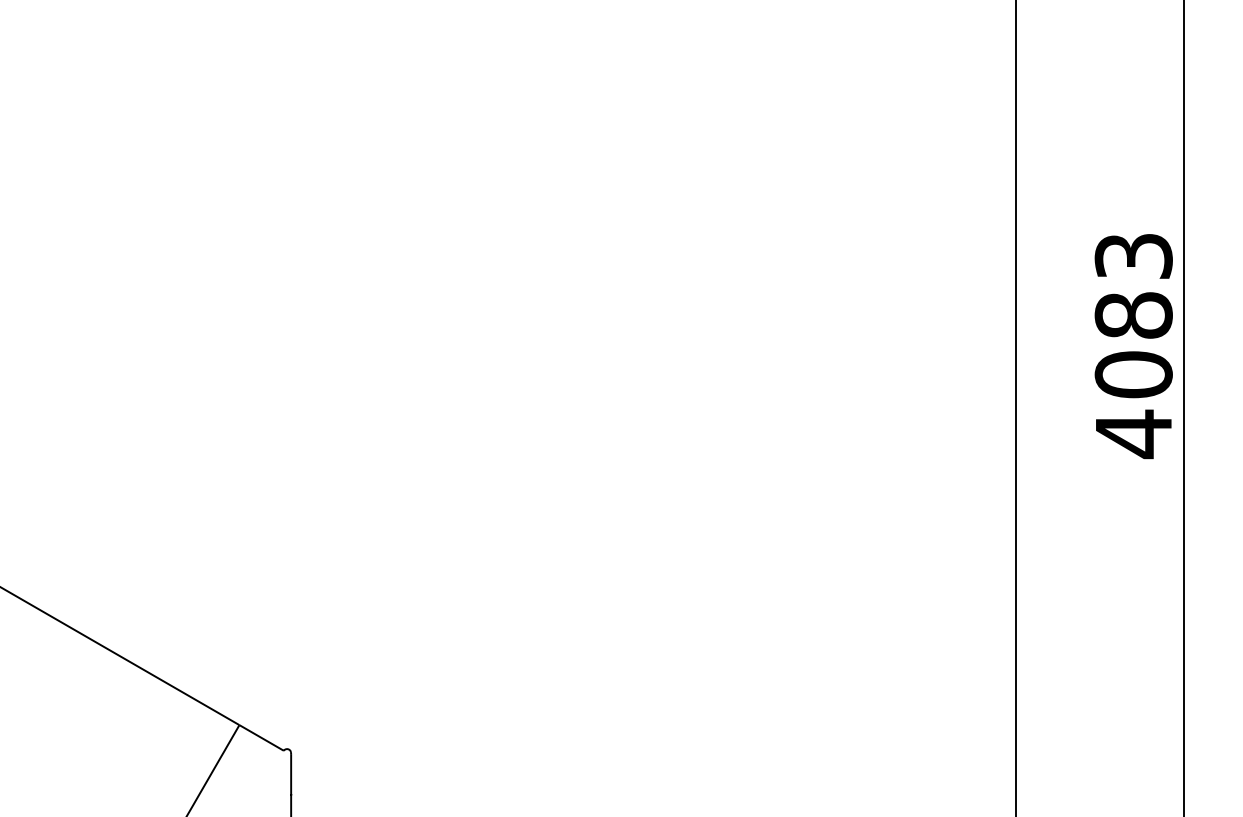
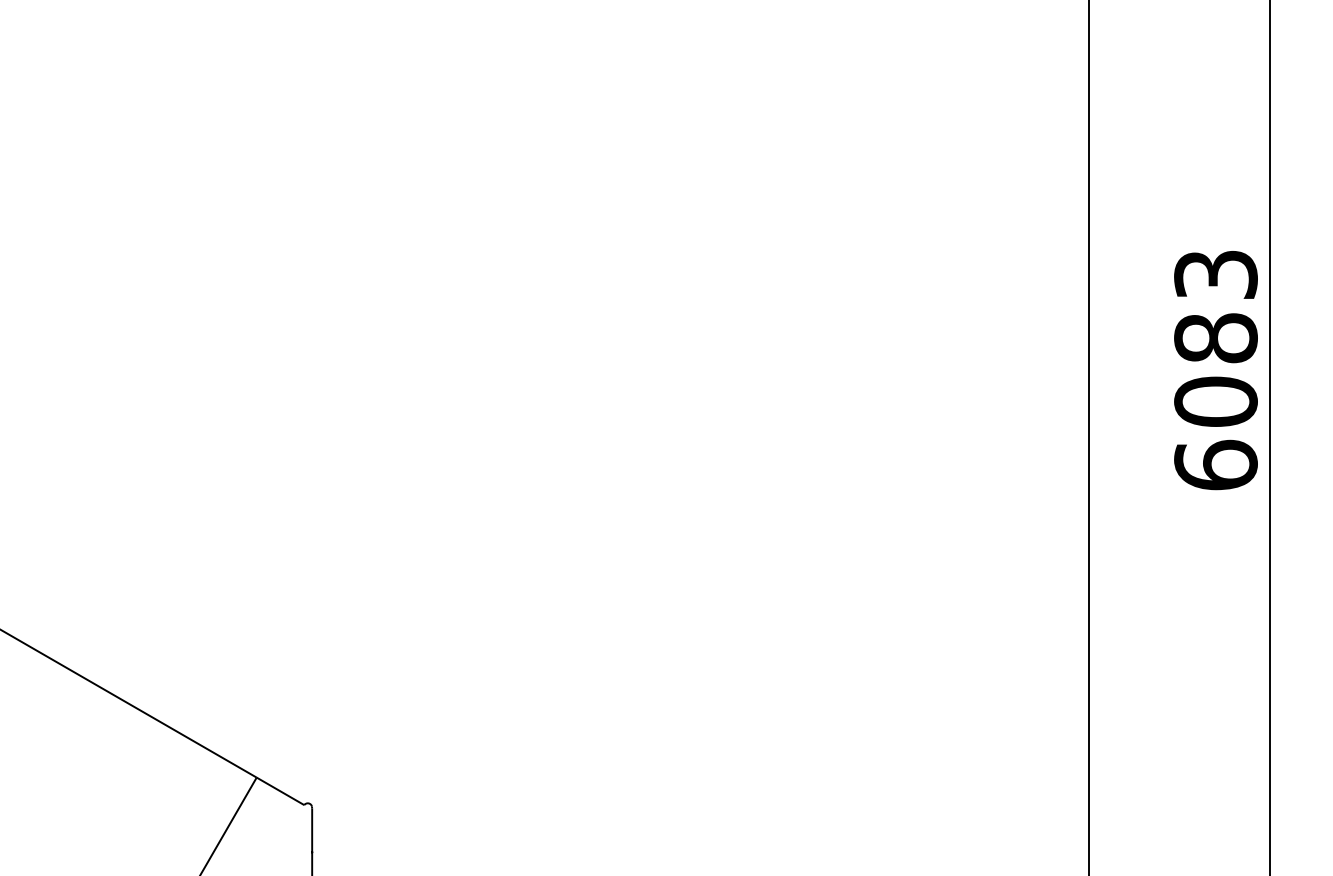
text: (1133, 434) -> (1215, 465), 4083 -> 6083

